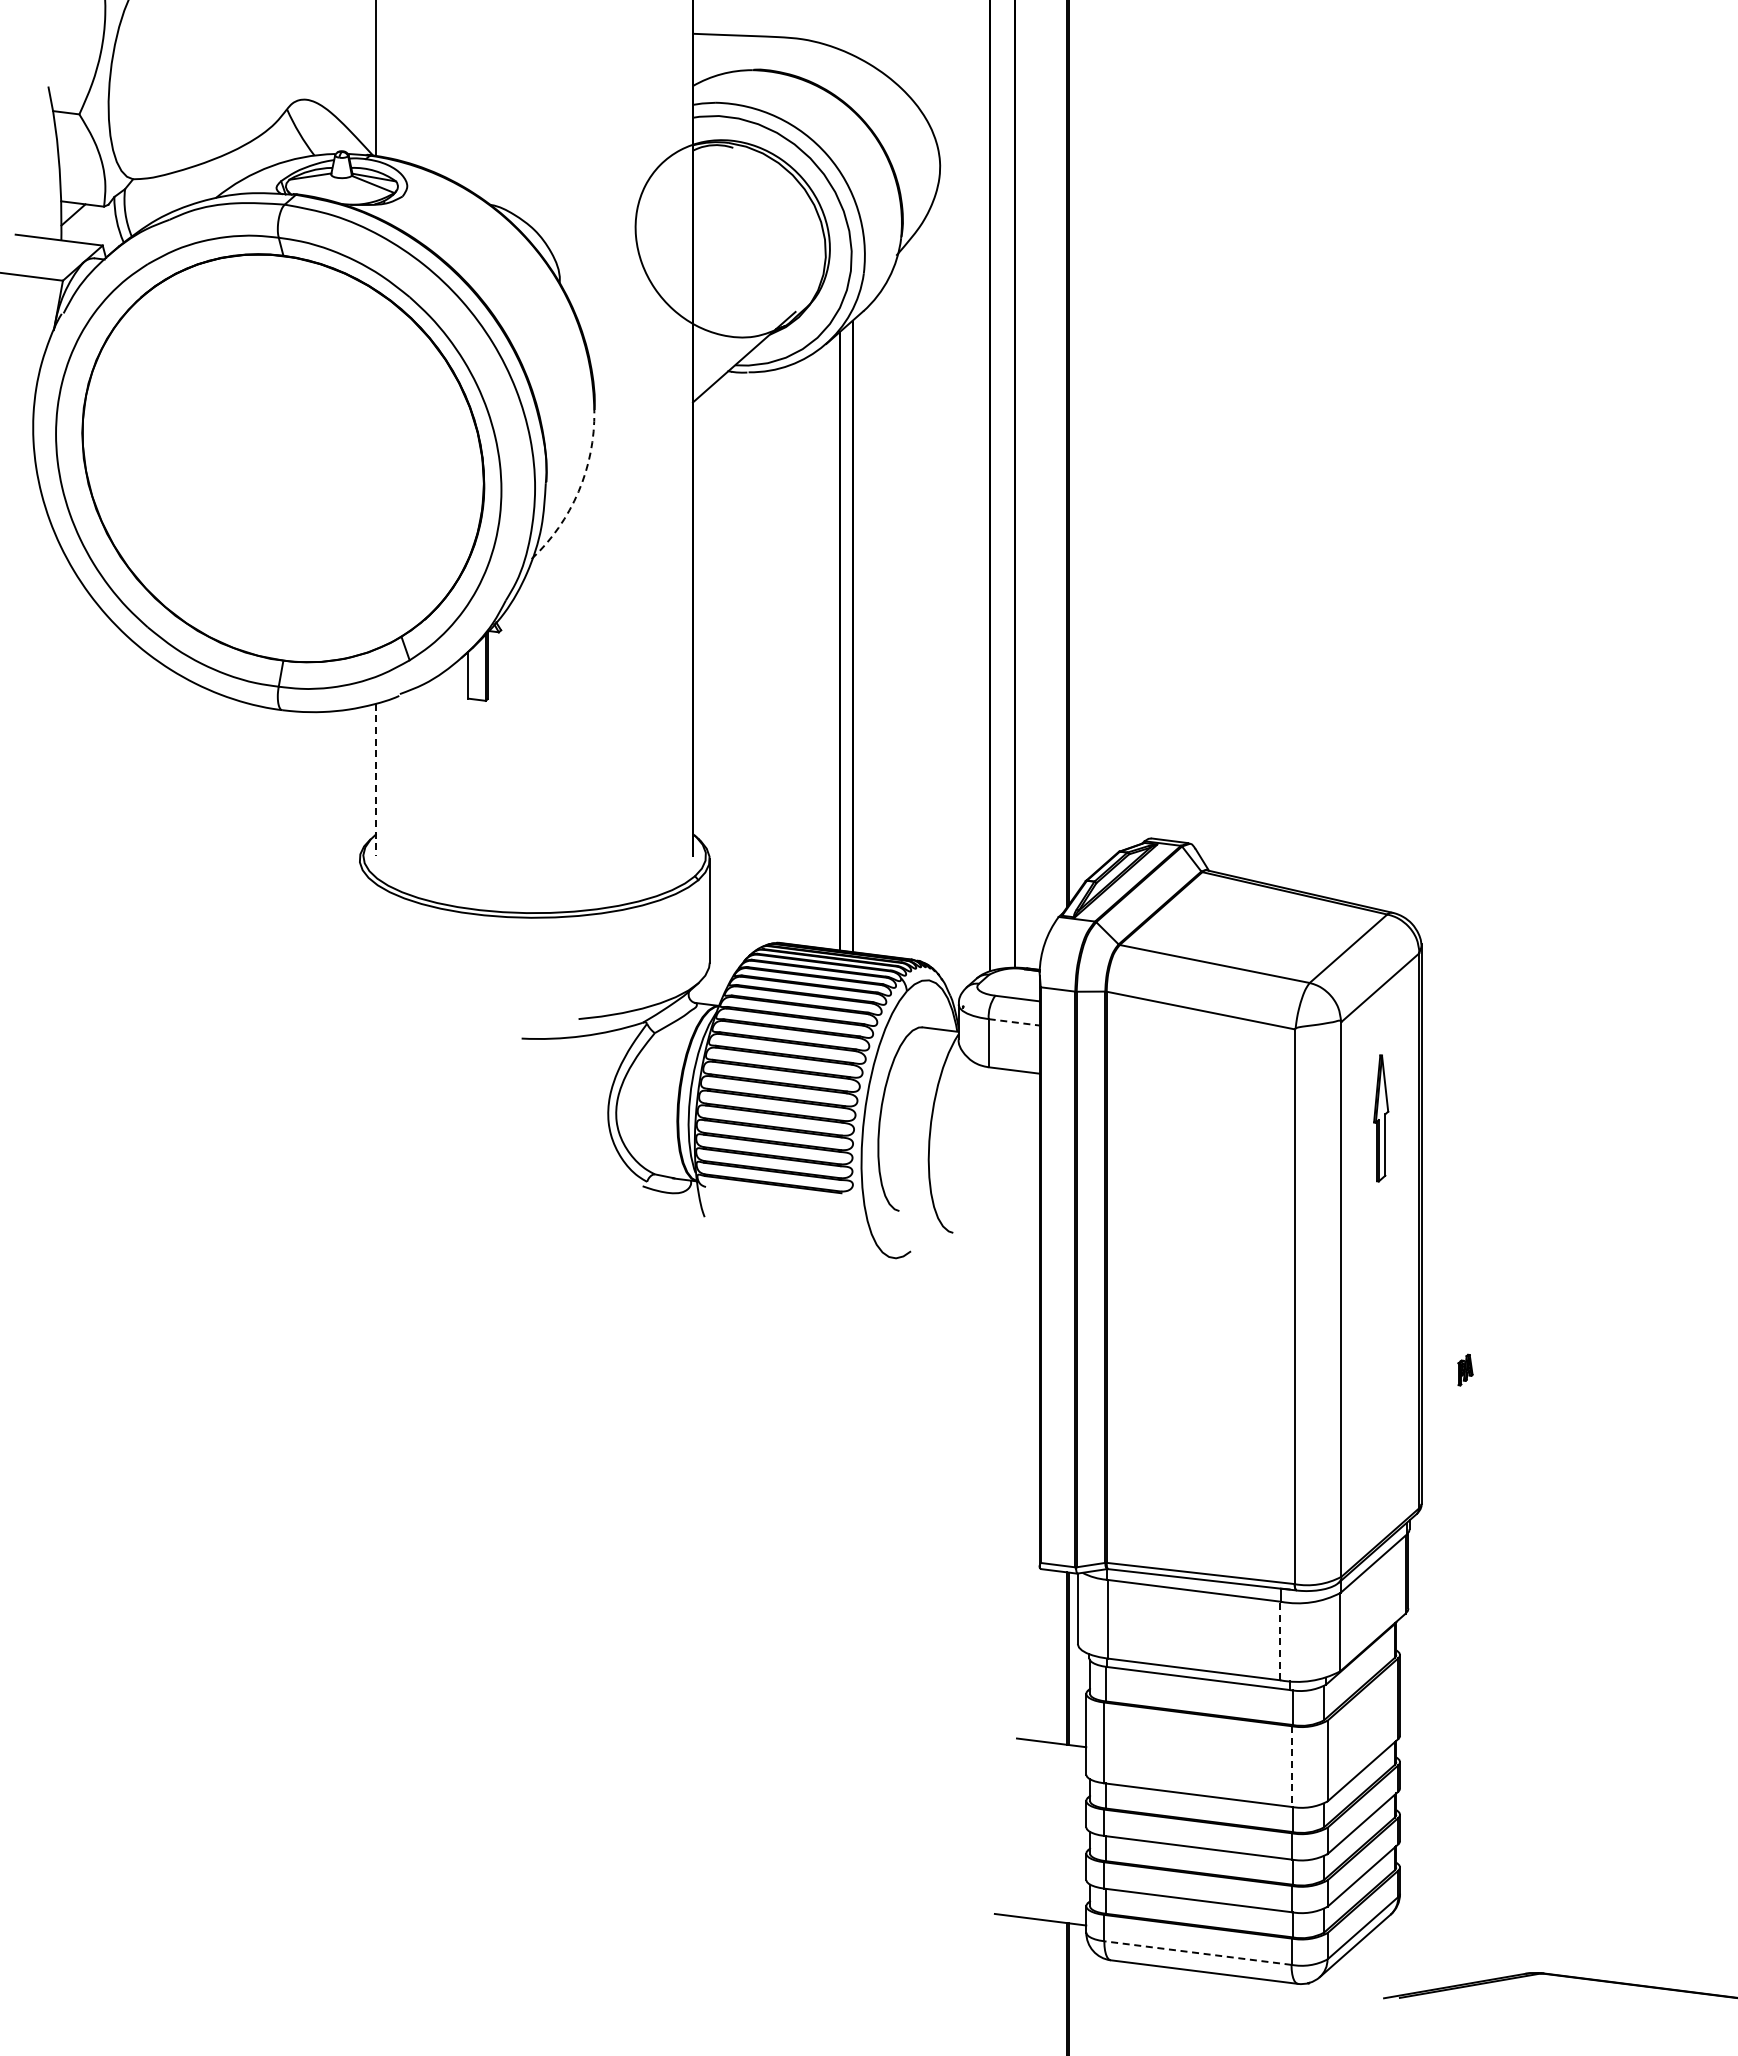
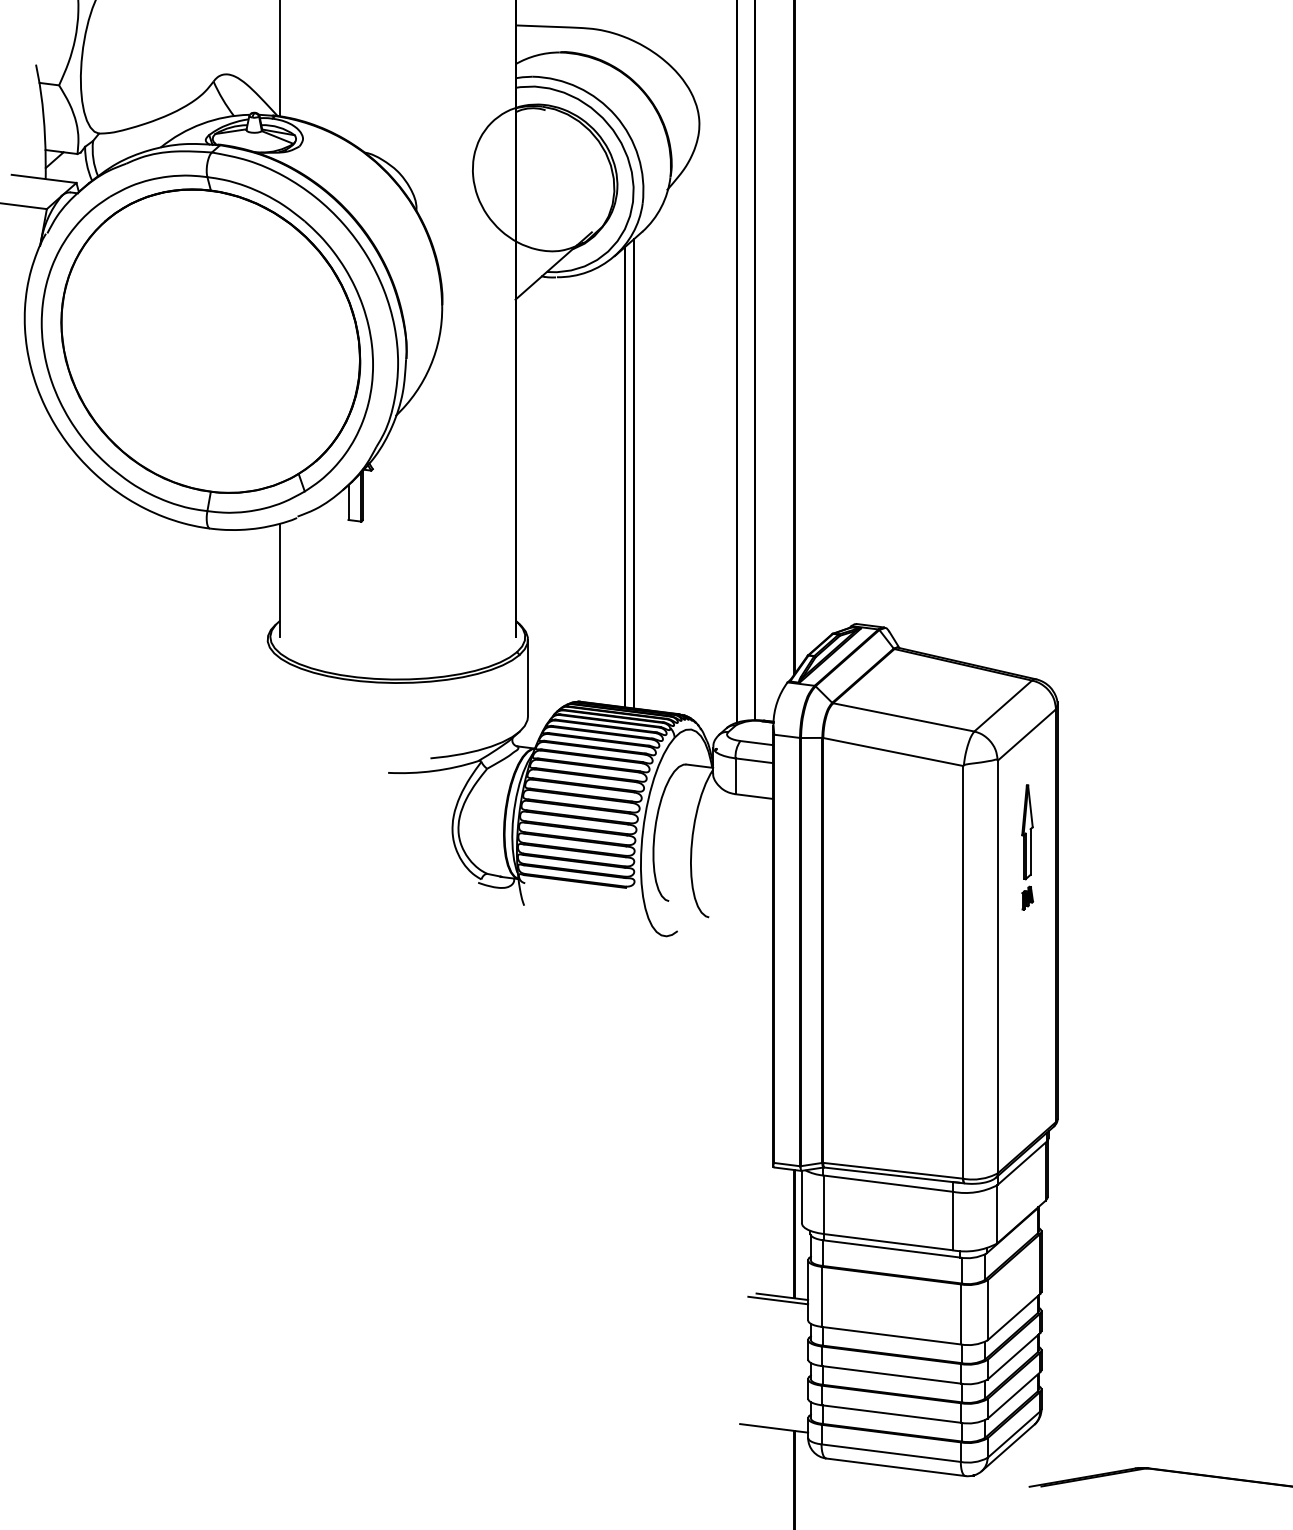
arc: (578, 491) -> (430, 365), dashed -> solid
line: (376, 780) -> (280, 580), dashed -> solid
line: (1014, 1022) -> (754, 760), dashed -> solid
part: (1465, 1369) -> (1027, 897), moved
line: (1280, 1640) -> (952, 1220), dashed -> solid
line: (1045, 1747) -> (777, 1300), added
line: (1291, 1767) -> (960, 1315), dashed -> solid
line: (1197, 1953) -> (890, 1453), dashed -> solid

